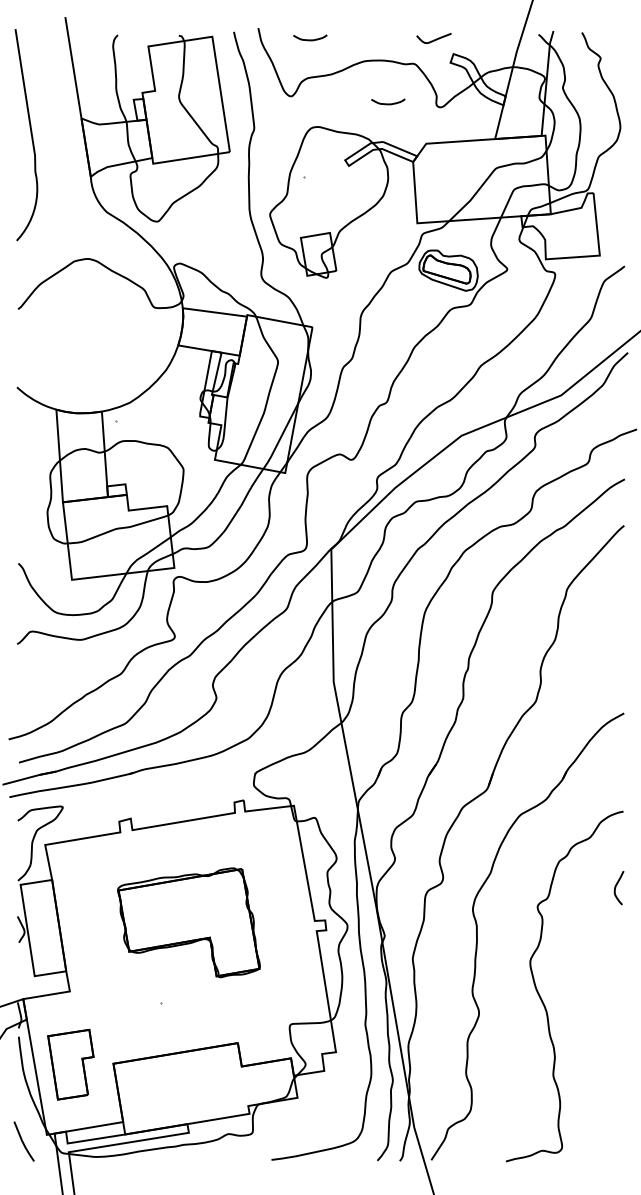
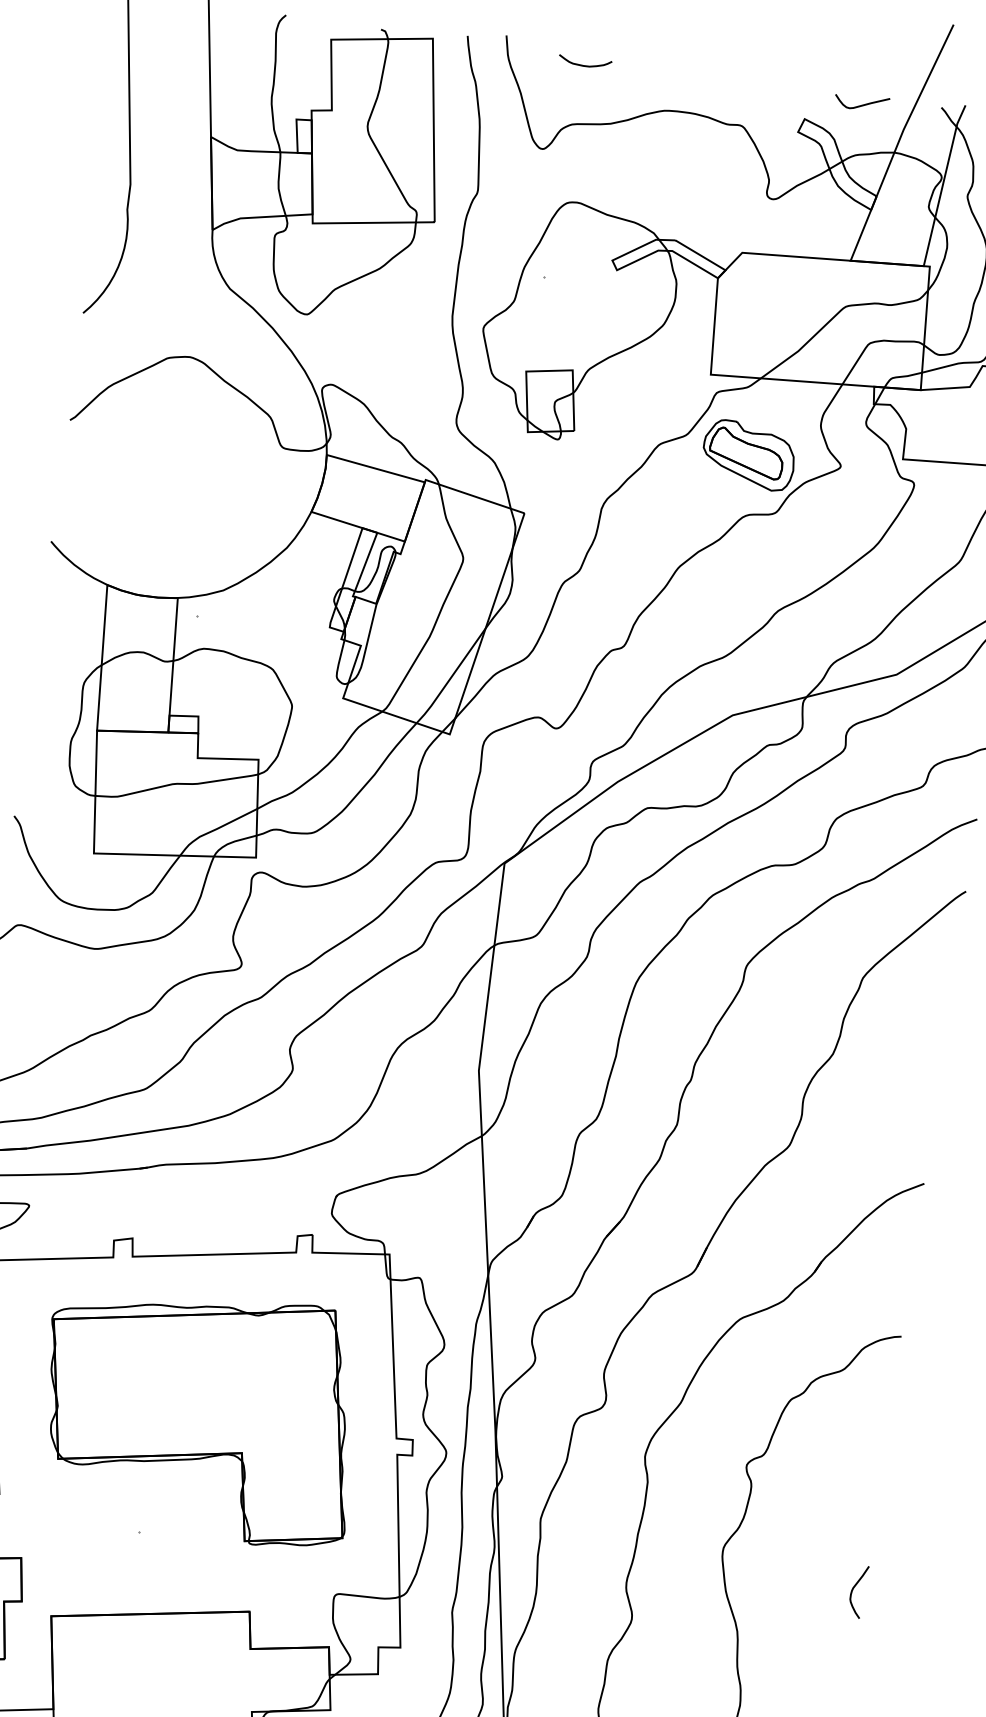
curve: (433, 39) -> (860, 103), moved
curve: (388, 103) -> (692, 181), removed
curve: (616, 887) -> (854, 1590), moved
part: (188, 922) -> (199, 1412), size x1.43

